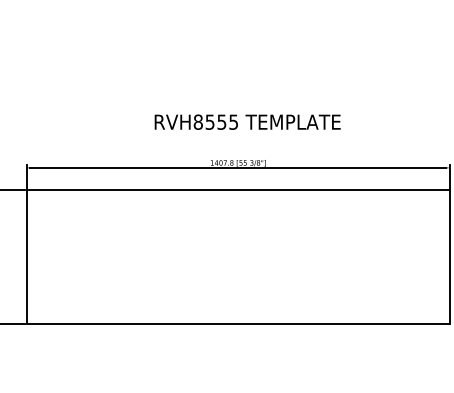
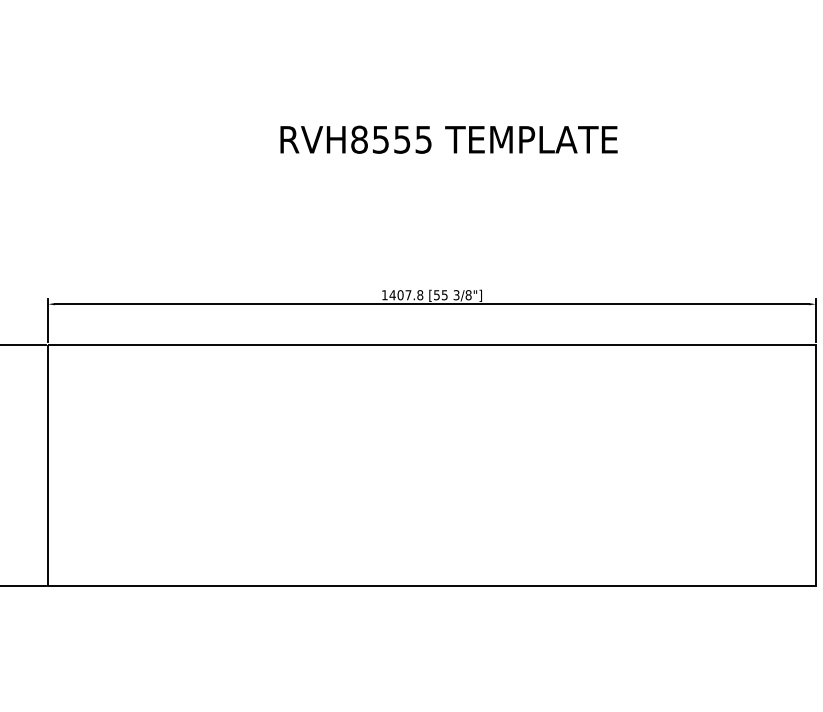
text: (247, 121) -> (448, 138), moved

